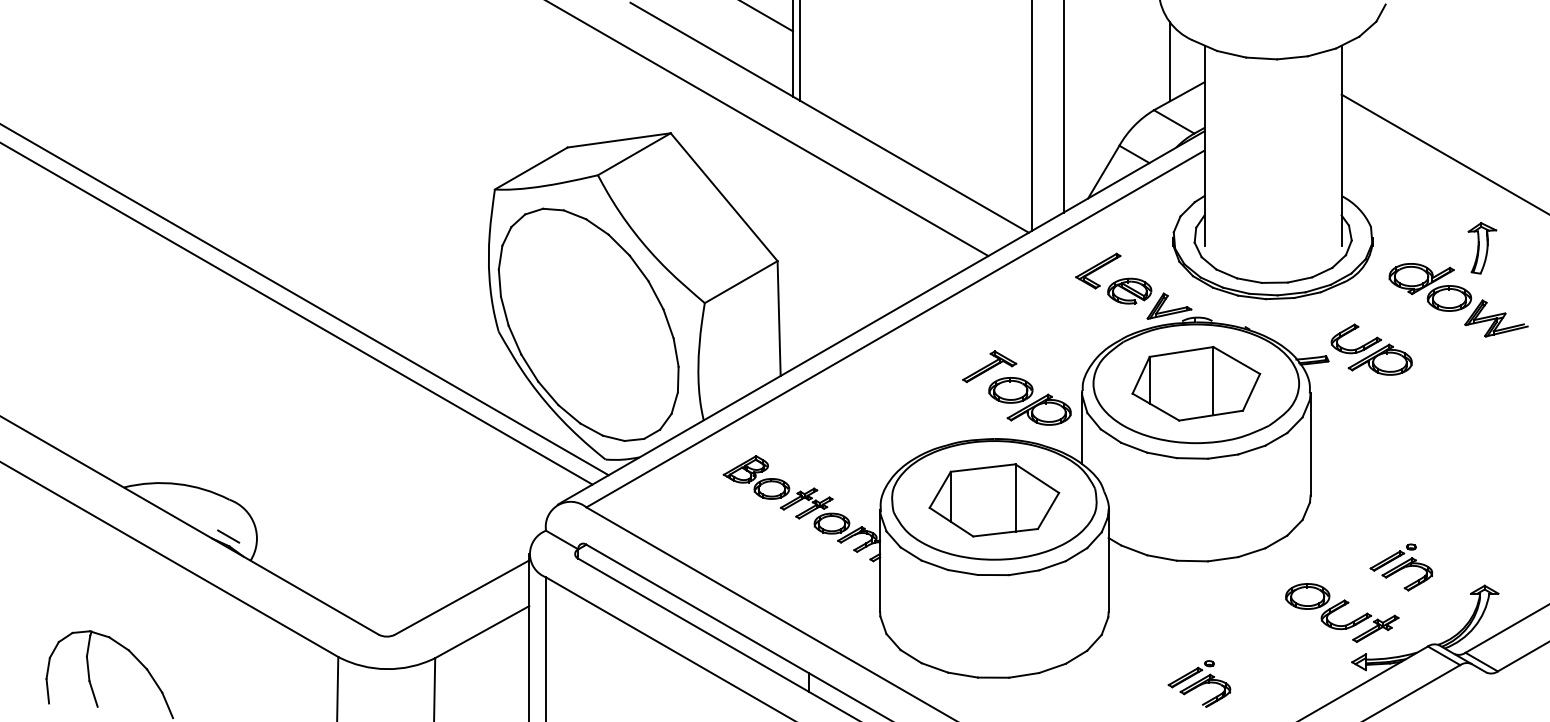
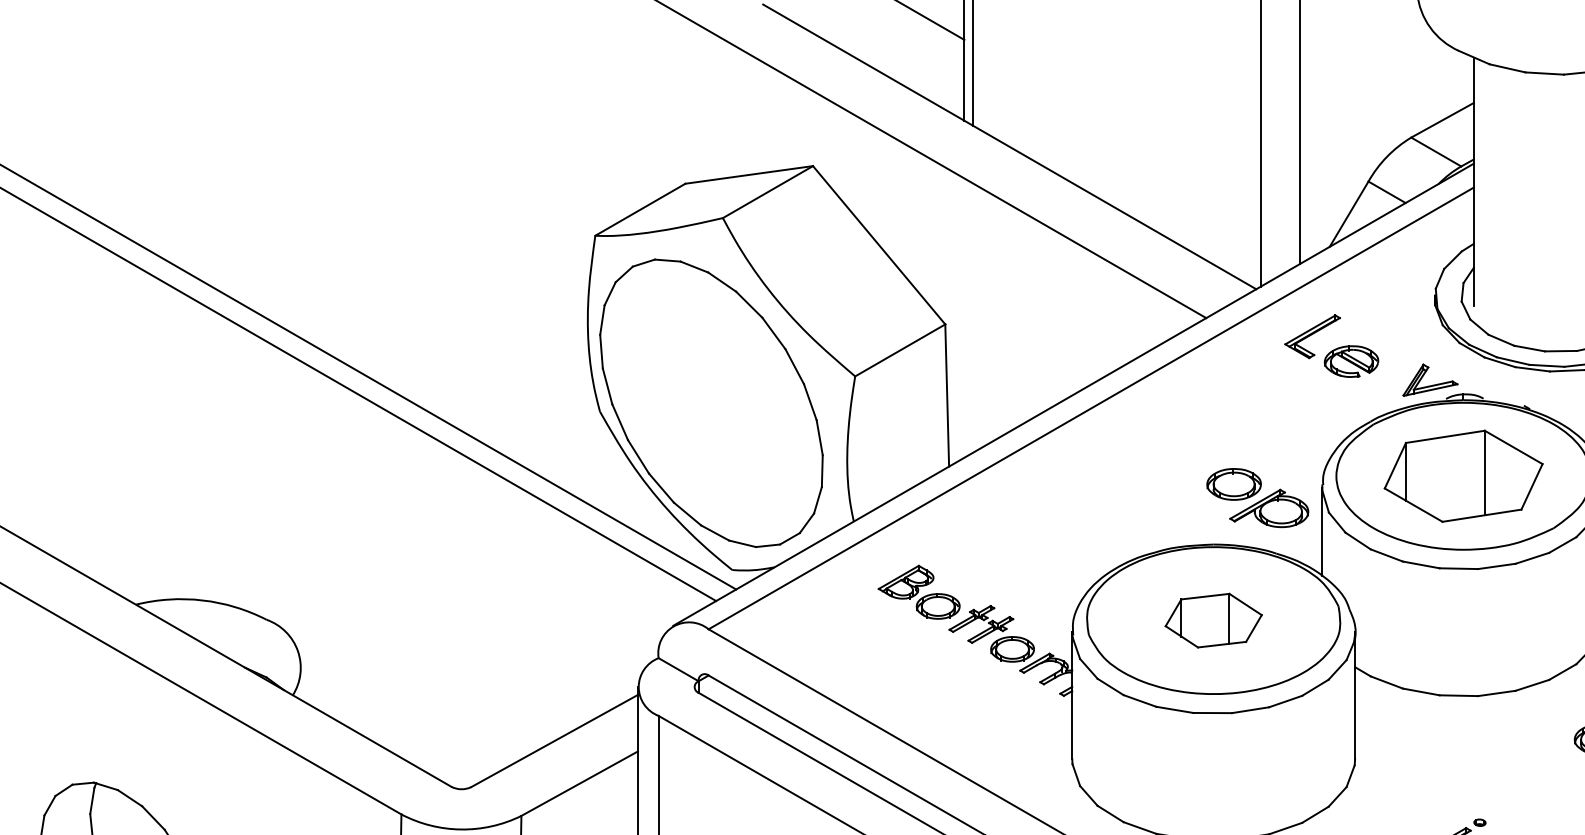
line: (1169, 61) -> (1430, 77), removed
part: (1113, 278) -> (1331, 345), moved
part: (989, 366) -> (1207, 454), removed
part: (994, 500) -> (1213, 620), size x0.6
line: (228, 536) -> (265, 665), removed

